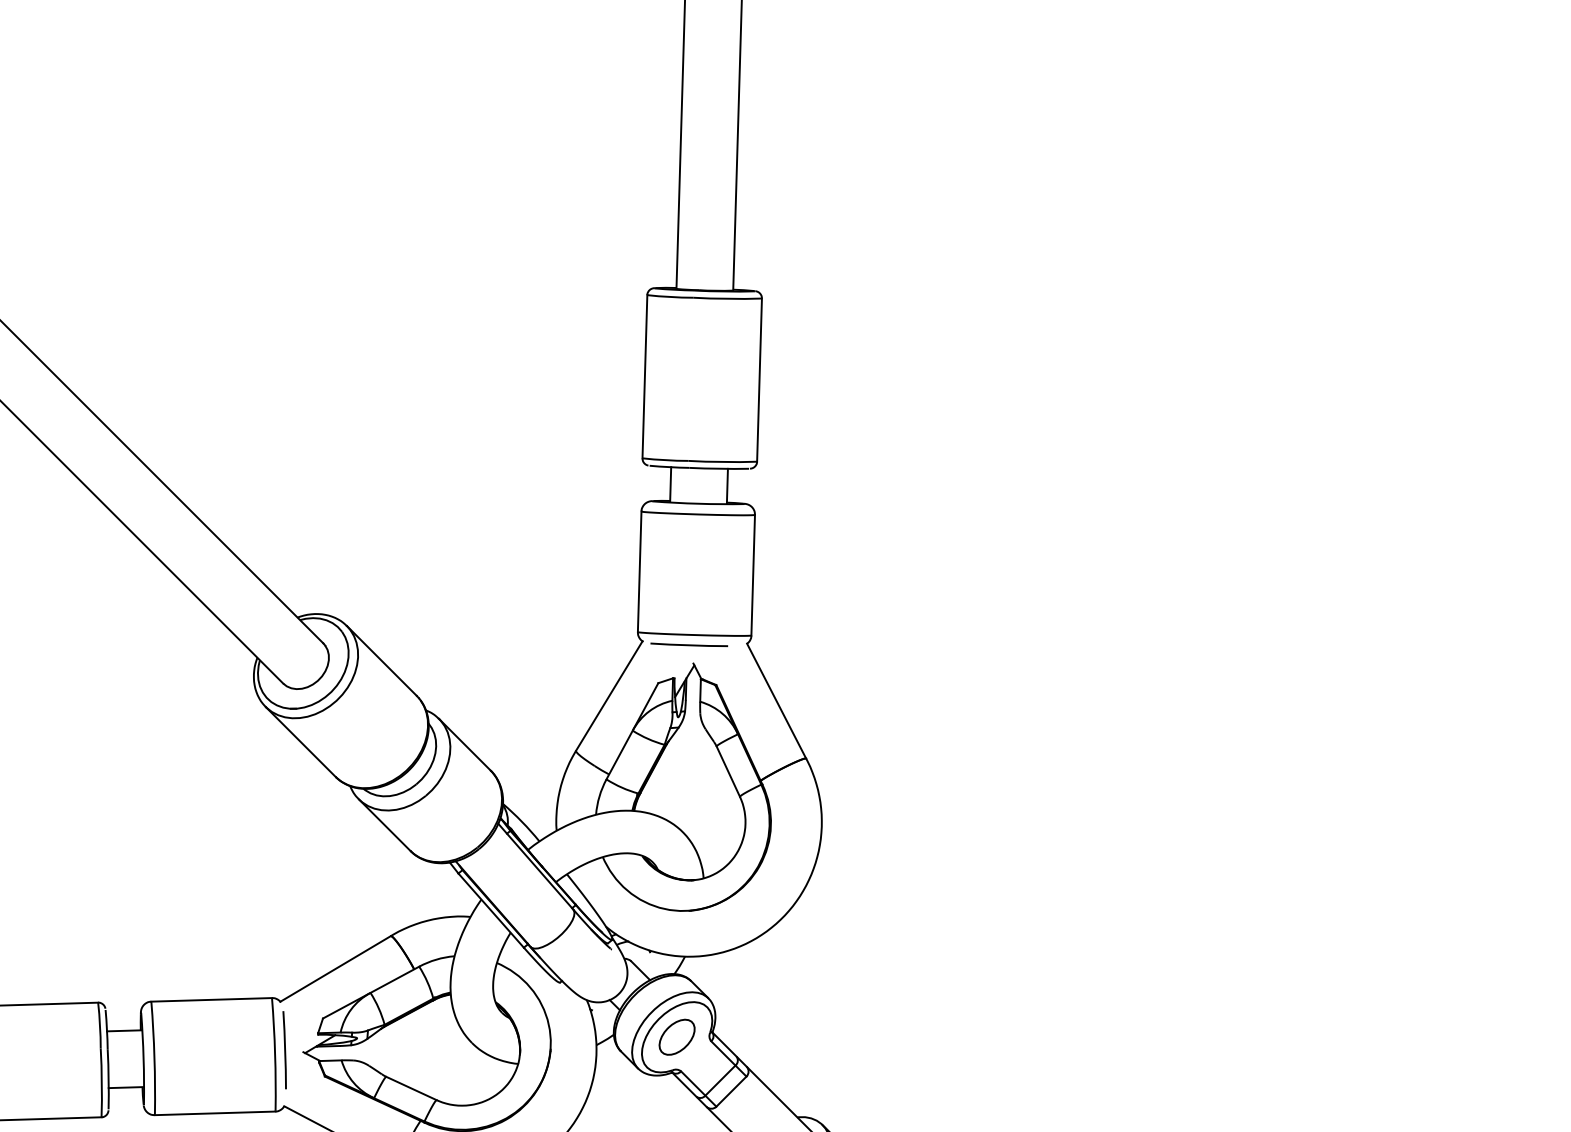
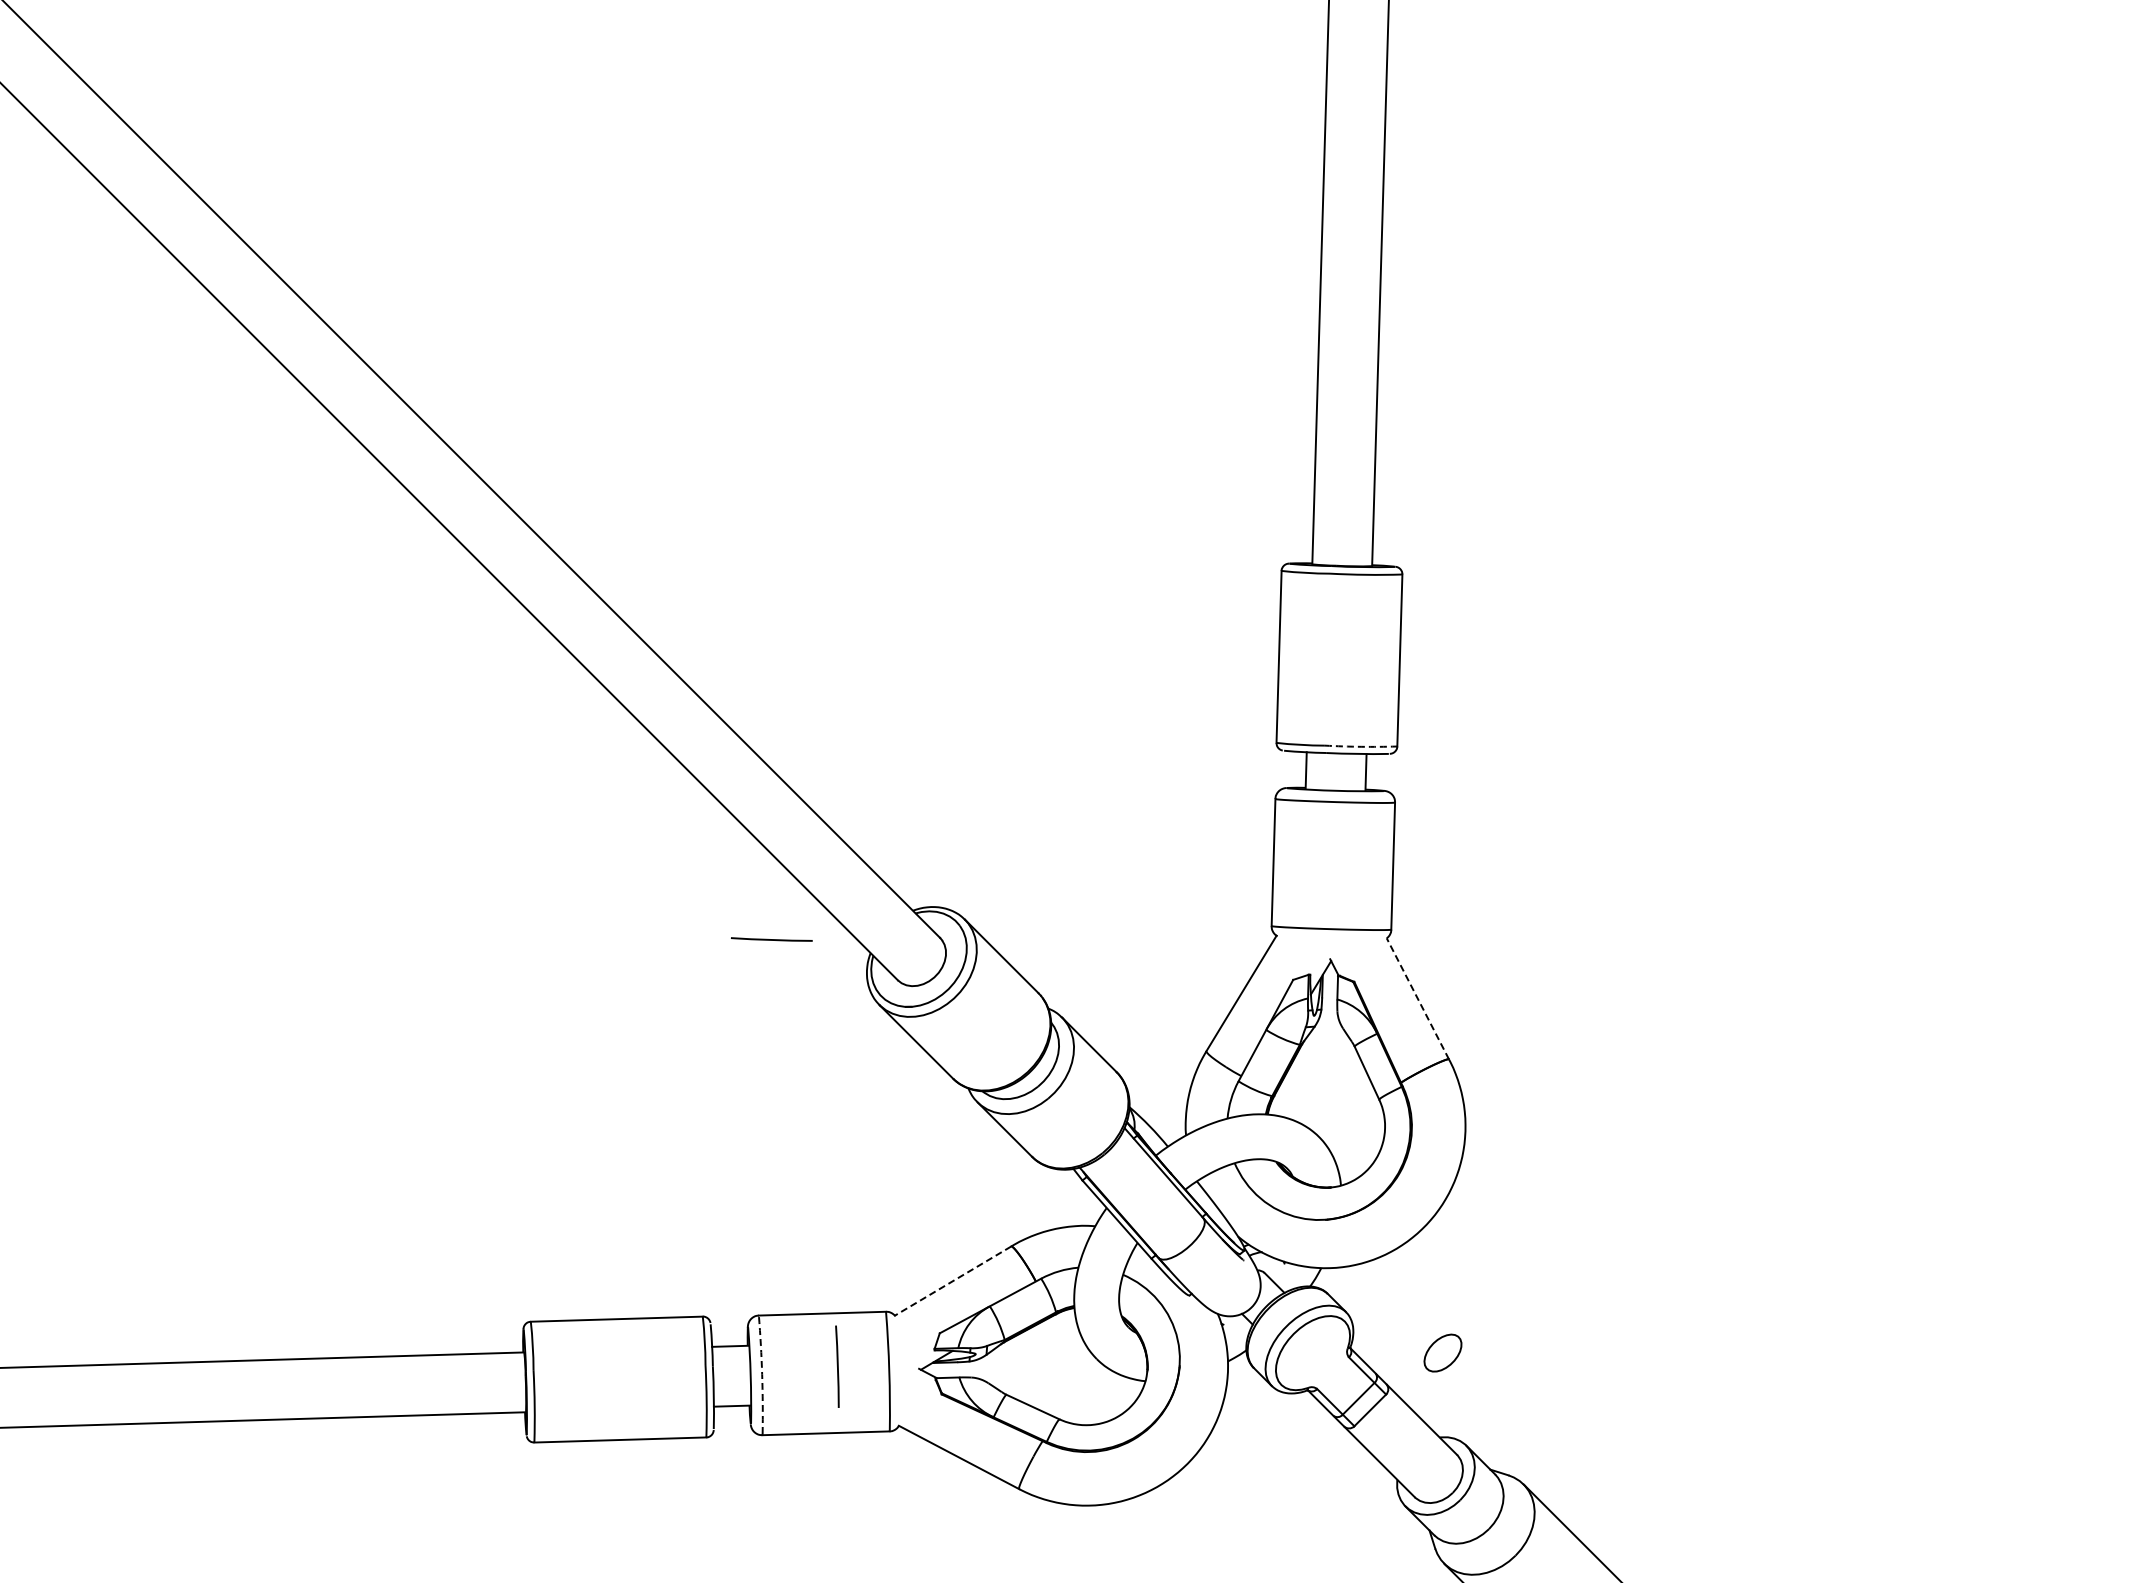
arc: (723, 461) -> (1361, 746), solid -> dashed
line: (688, 644) -> (771, 939), moved
line: (776, 700) -> (1417, 998), solid -> dashed
line: (336, 969) -> (953, 1281), solid -> dashed
part: (676, 1036) -> (1442, 1352), moved
line: (284, 1049) -> (837, 1366), moved
arc: (154, 1057) -> (762, 1374), solid -> dashed

